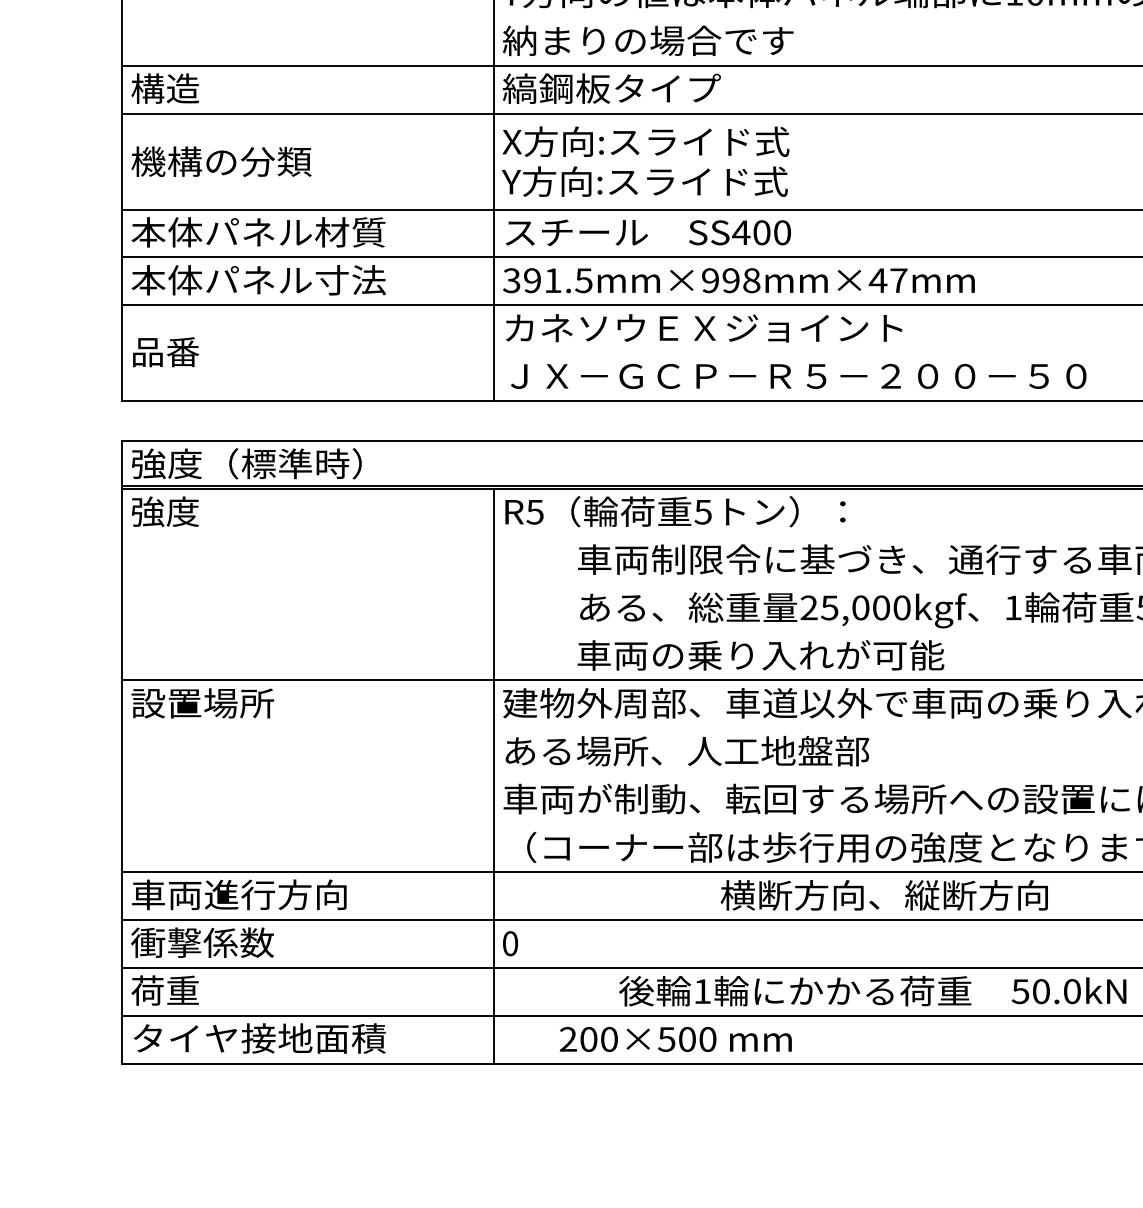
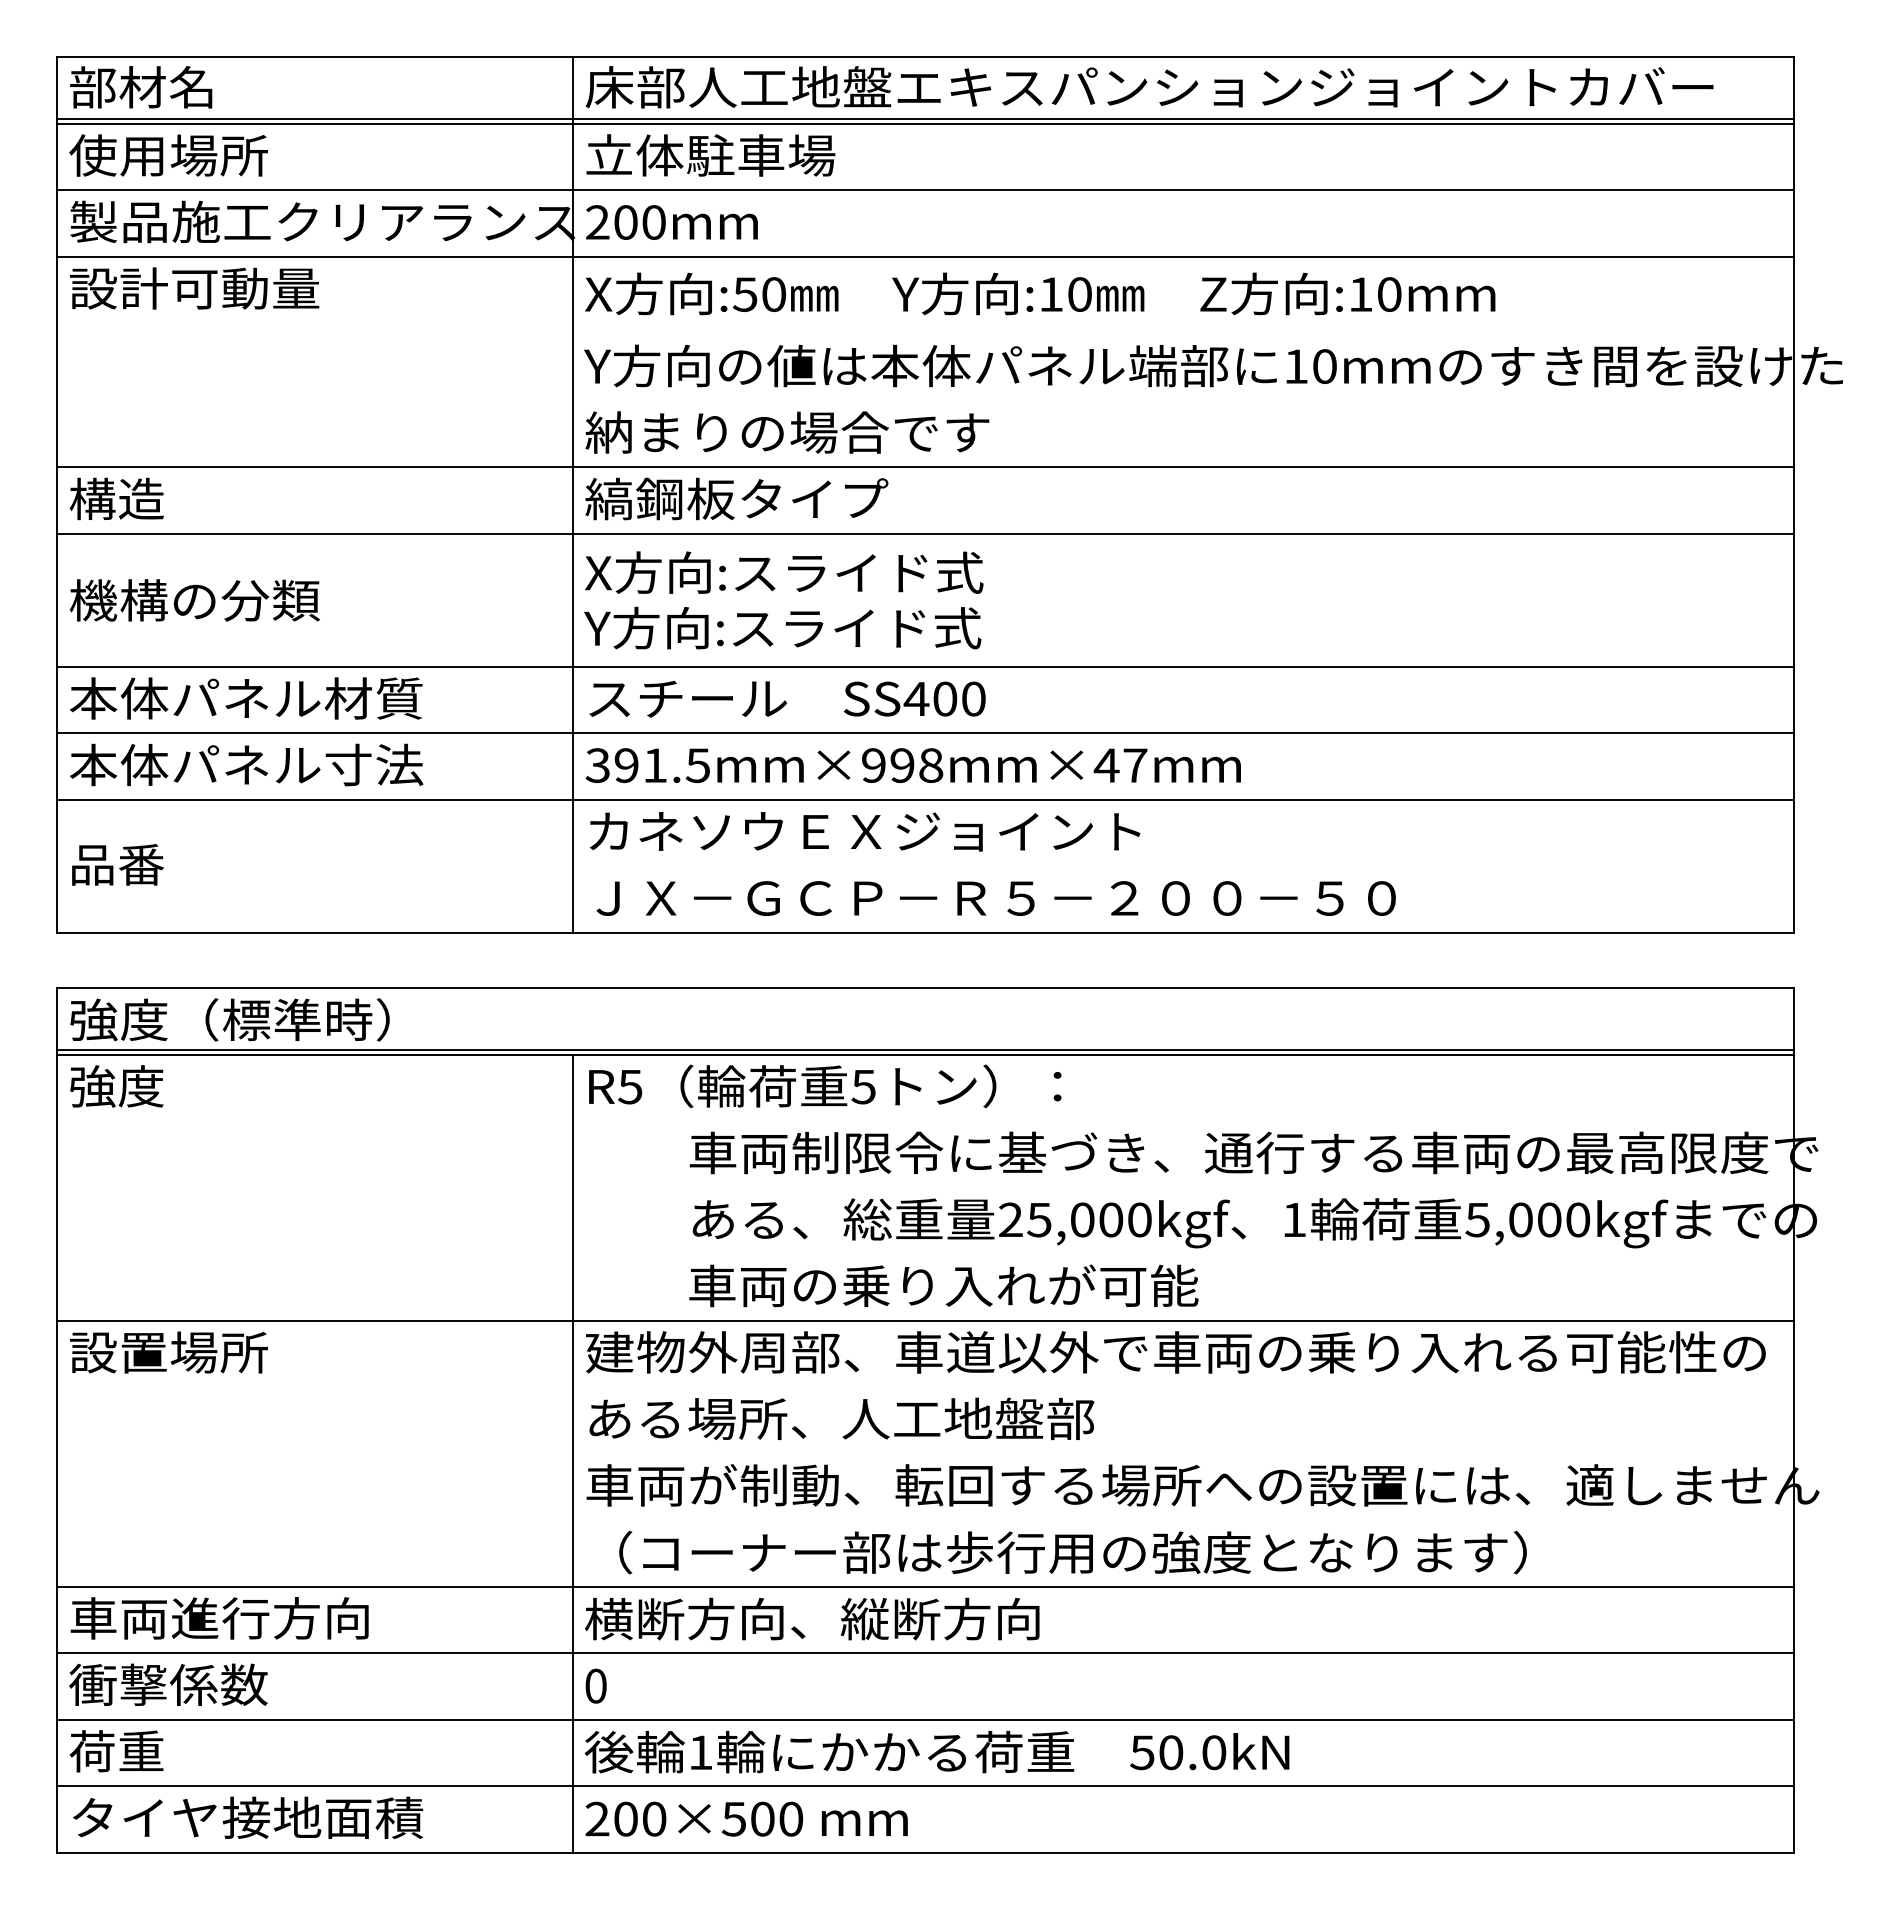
text: (884, 894) -> (812, 1618), moved
text: (872, 991) -> (936, 1752), moved
text: (675, 1038) -> (746, 1818), moved

